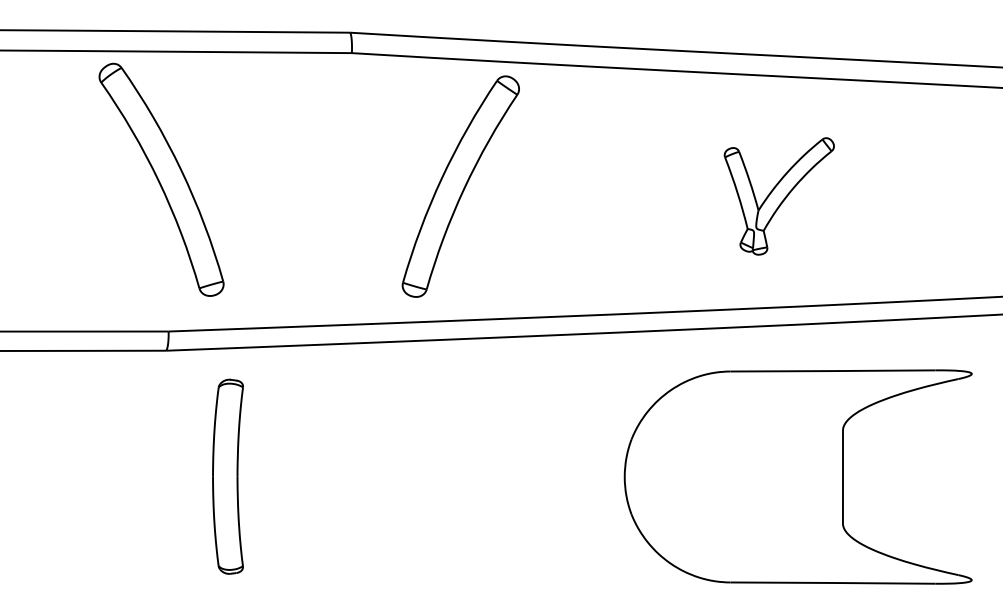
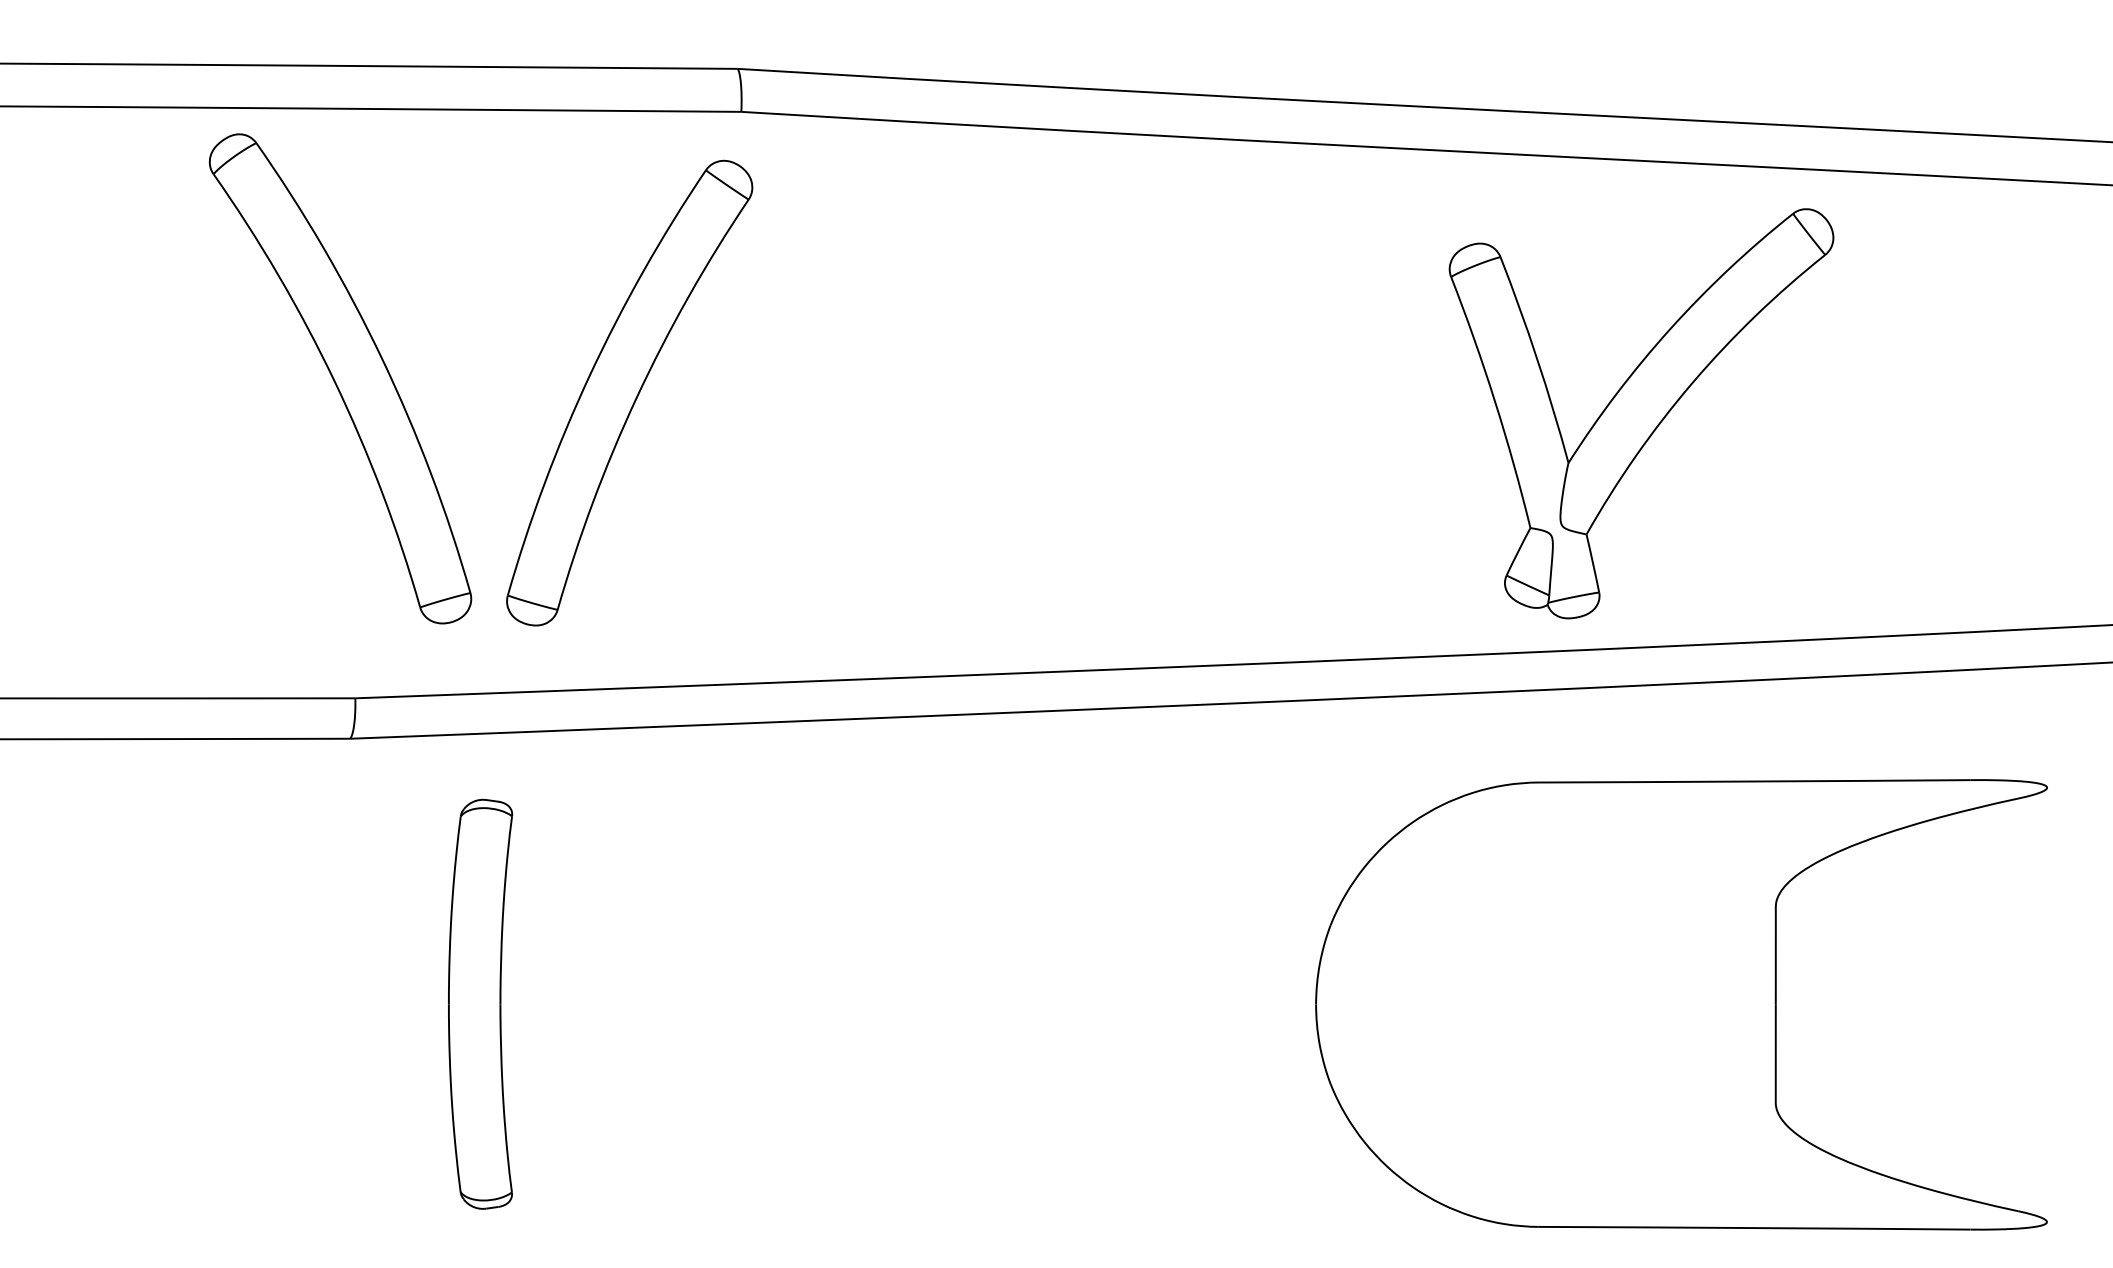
part: (460, 186) -> (628, 392), moved
part: (779, 196) -> (1642, 413), size x1.67

